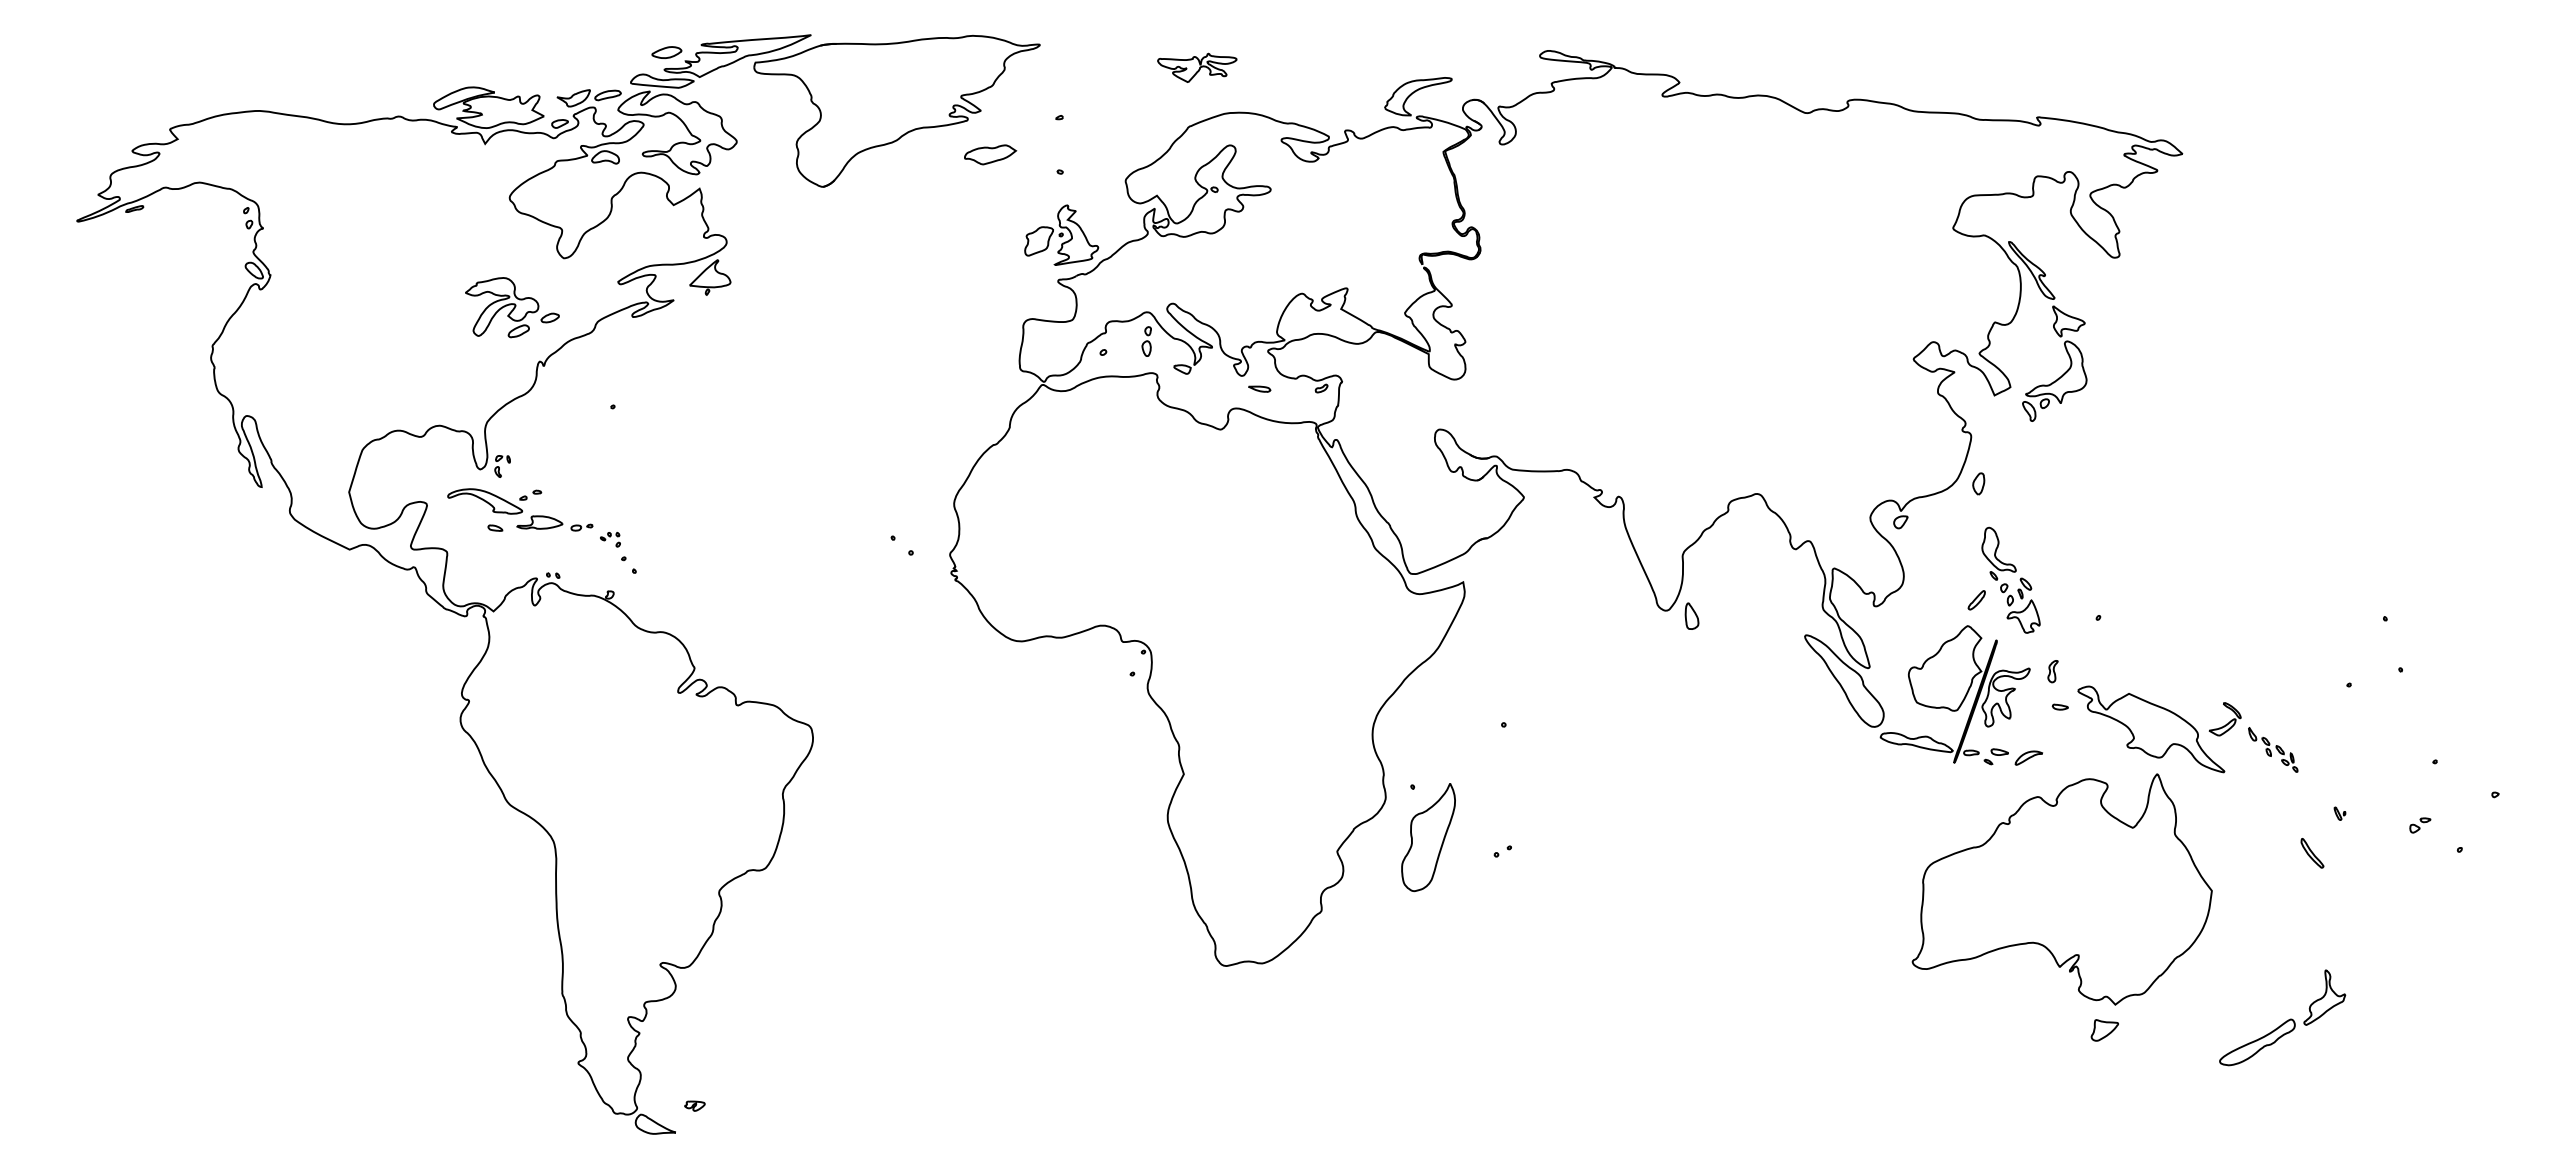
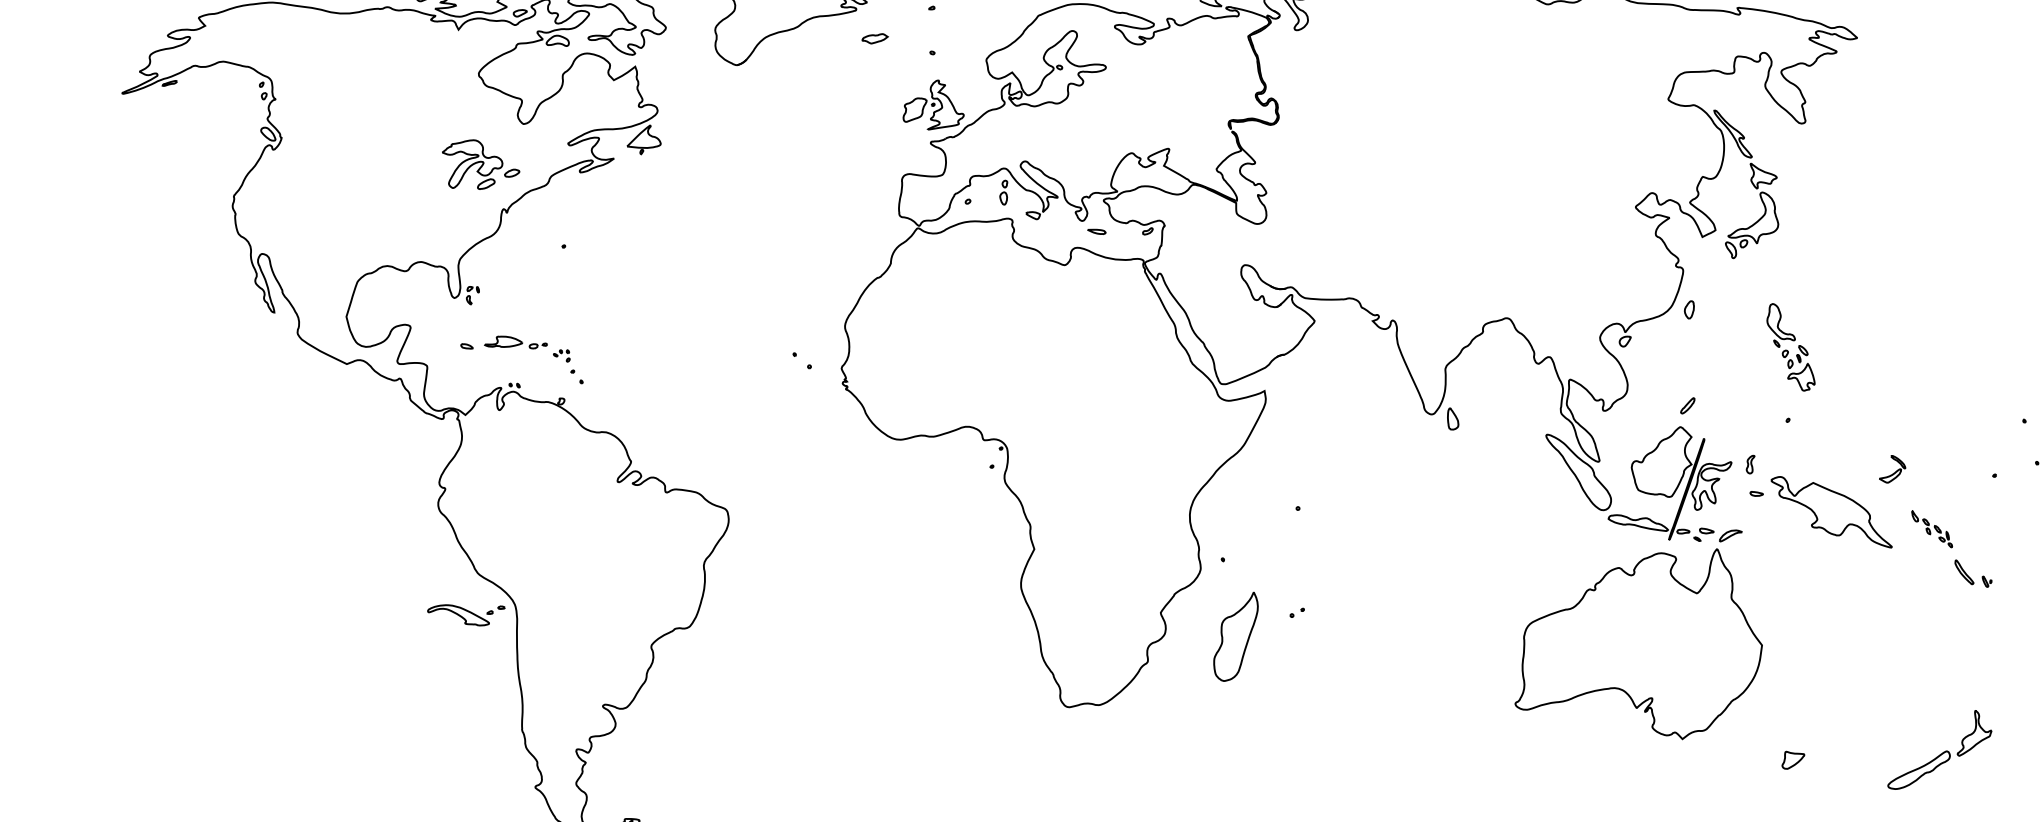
part: (990, 154) -> (874, 38), size x0.6
part: (494, 501) -> (466, 615), moved
part: (2010, 579) -> (1790, 346), moved
part: (2224, 719) -> (1891, 469), moved
part: (1428, 837) -> (1235, 636), moved
part: (2312, 853) -> (1964, 572), moved
part: (2061, 889) -> (1638, 644), moved

